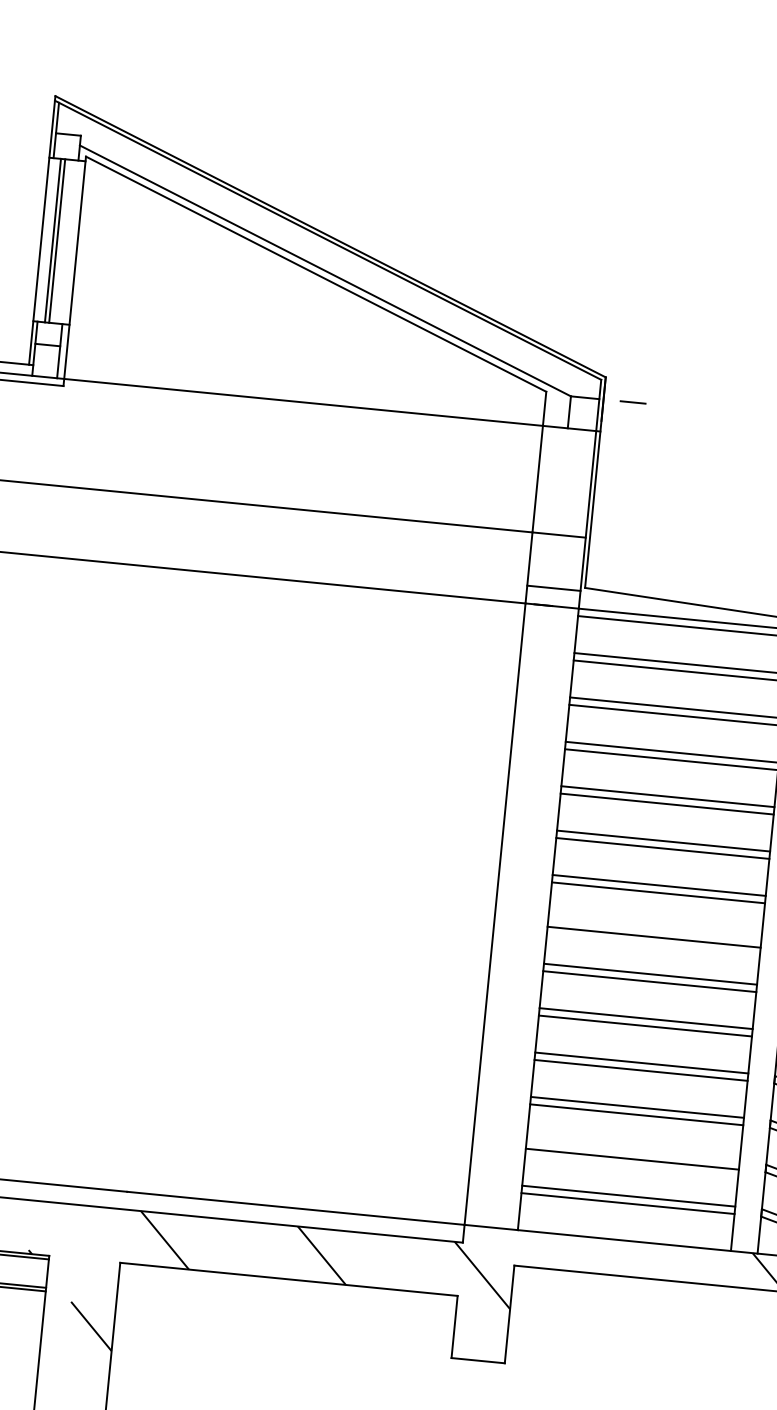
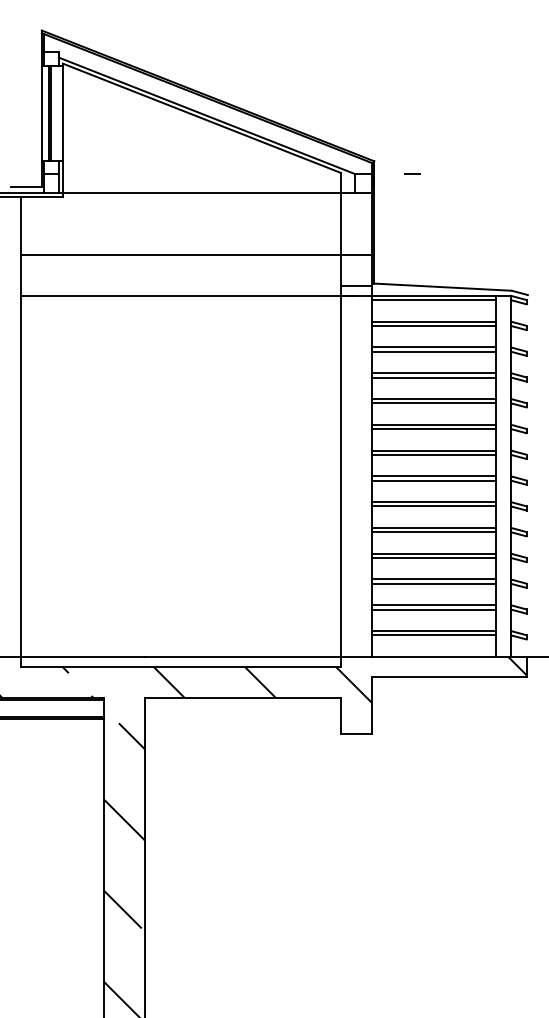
line: (633, 401) -> (412, 173), moved
line: (654, 930) -> (433, 476), added
line: (632, 1152) -> (433, 605), added

